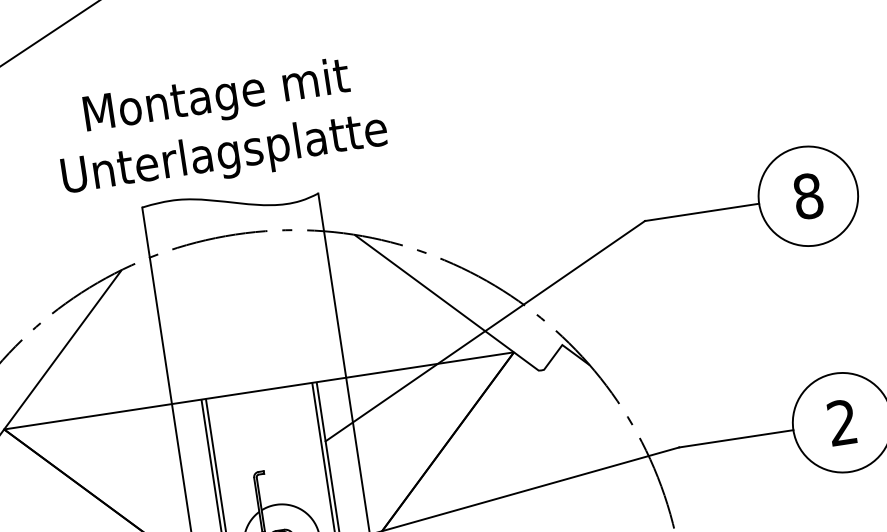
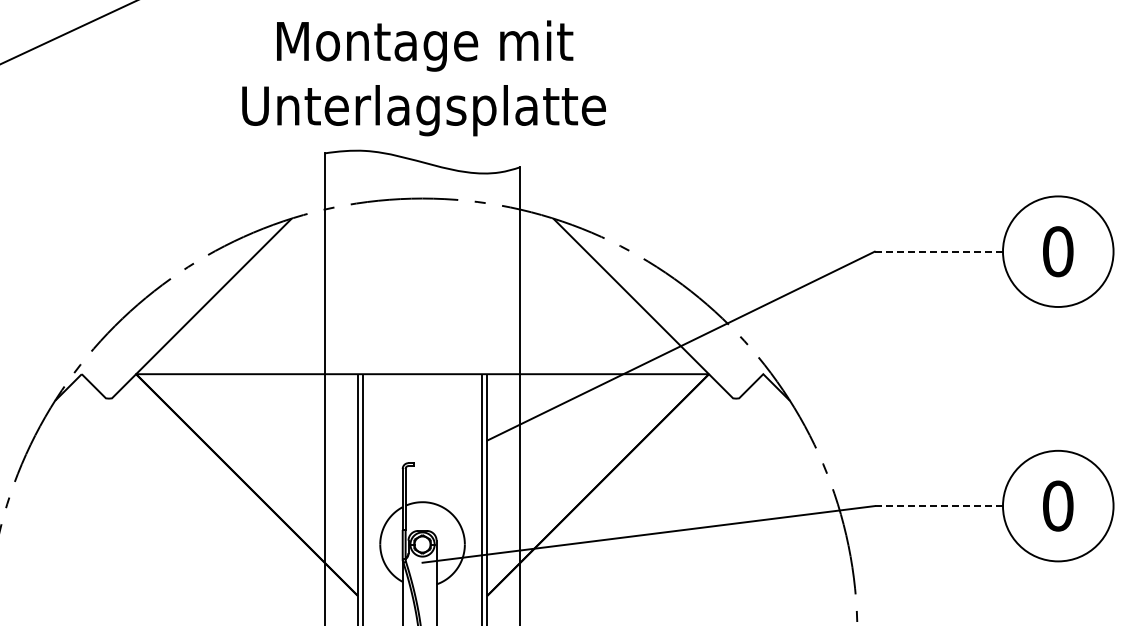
text: (808, 196) -> (1058, 251), 8 -> 0
line: (701, 212) -> (938, 251), solid -> dashed
text: (842, 422) -> (1058, 505), 2 -> 0
line: (736, 439) -> (938, 506), solid -> dashed

